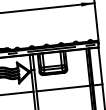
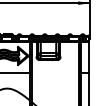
line: (63, 88) -> (55, 73), removed

